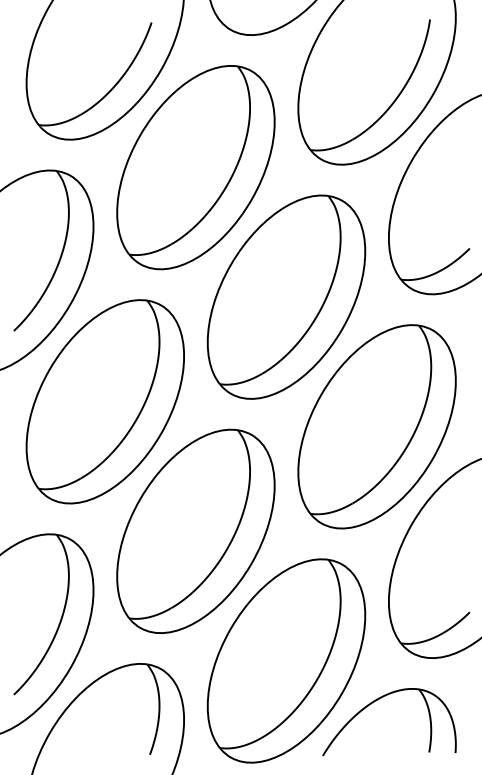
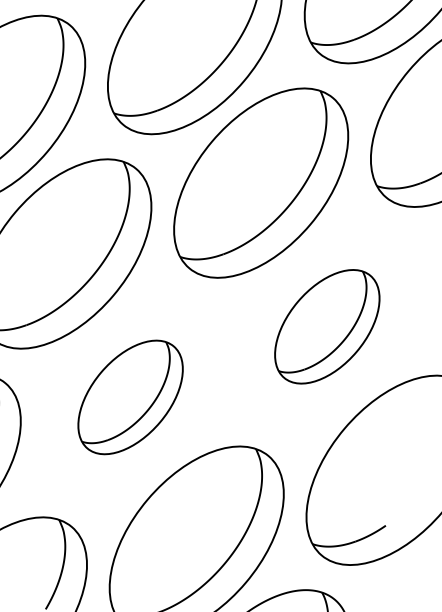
part: (376, 426) -> (326, 326), size x0.6
part: (195, 530) -> (130, 396), size x0.6

